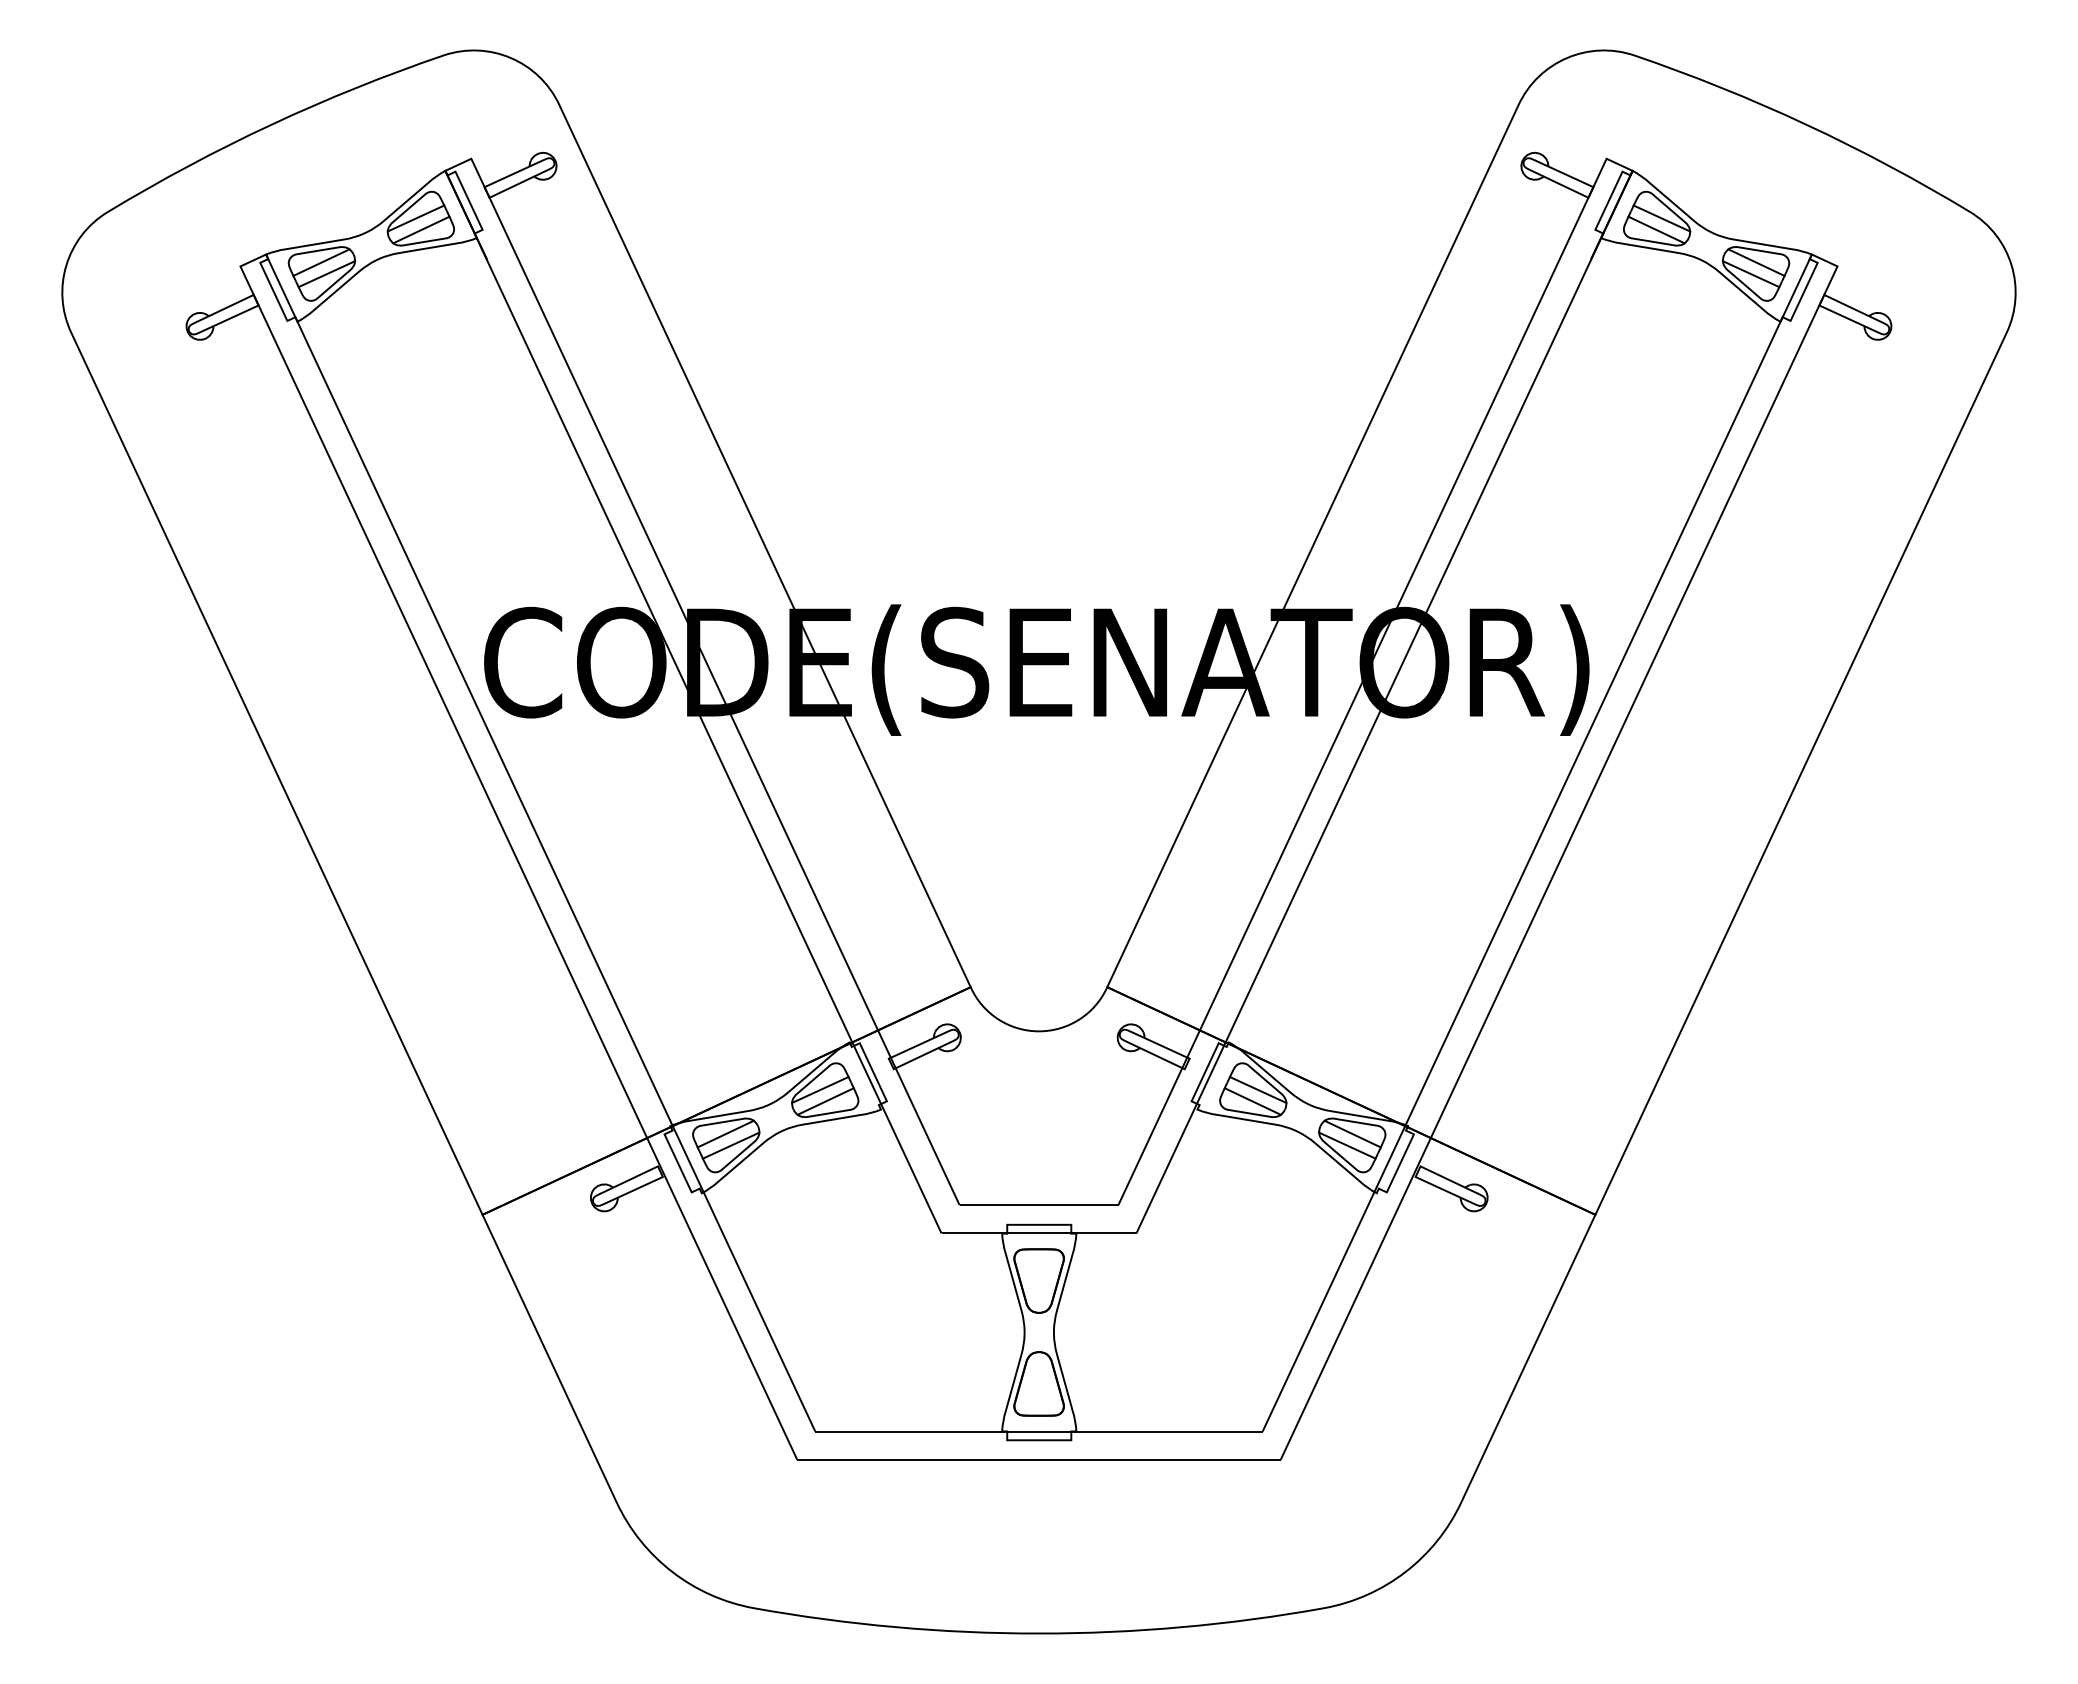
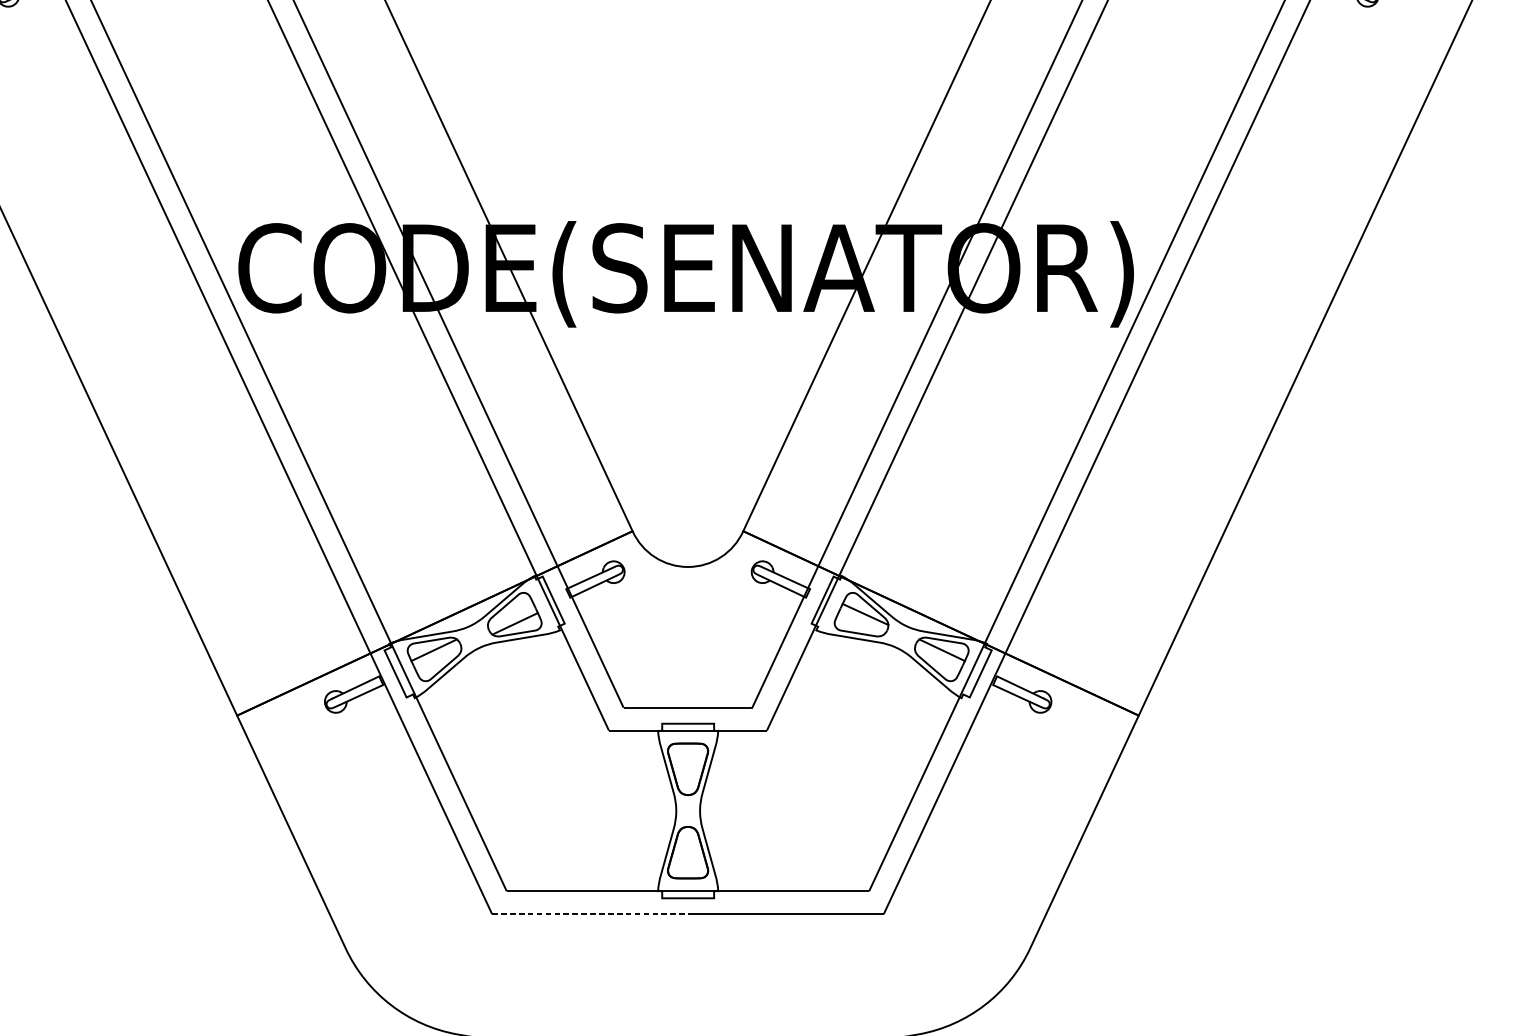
line: (820, 1089) -> (510, 614), removed
line: (1252, 1101) -> (860, 623), removed
line: (730, 1145) -> (438, 659), removed
line: (1347, 1145) -> (937, 659), removed
line: (918, 1459) -> (590, 913), solid -> dashed

